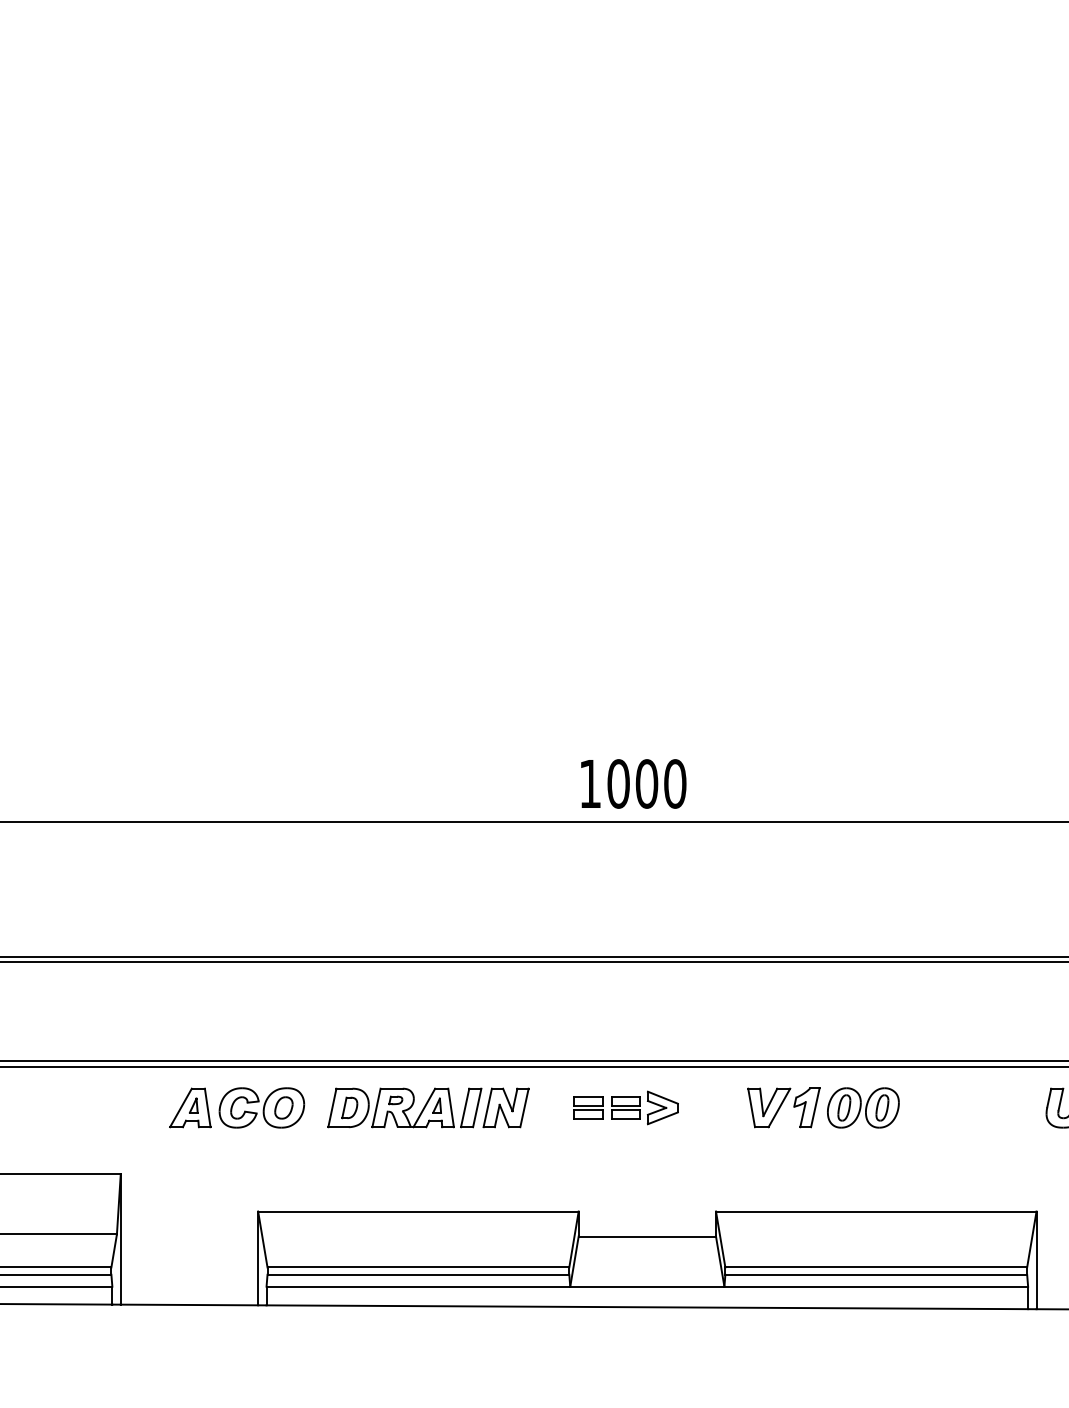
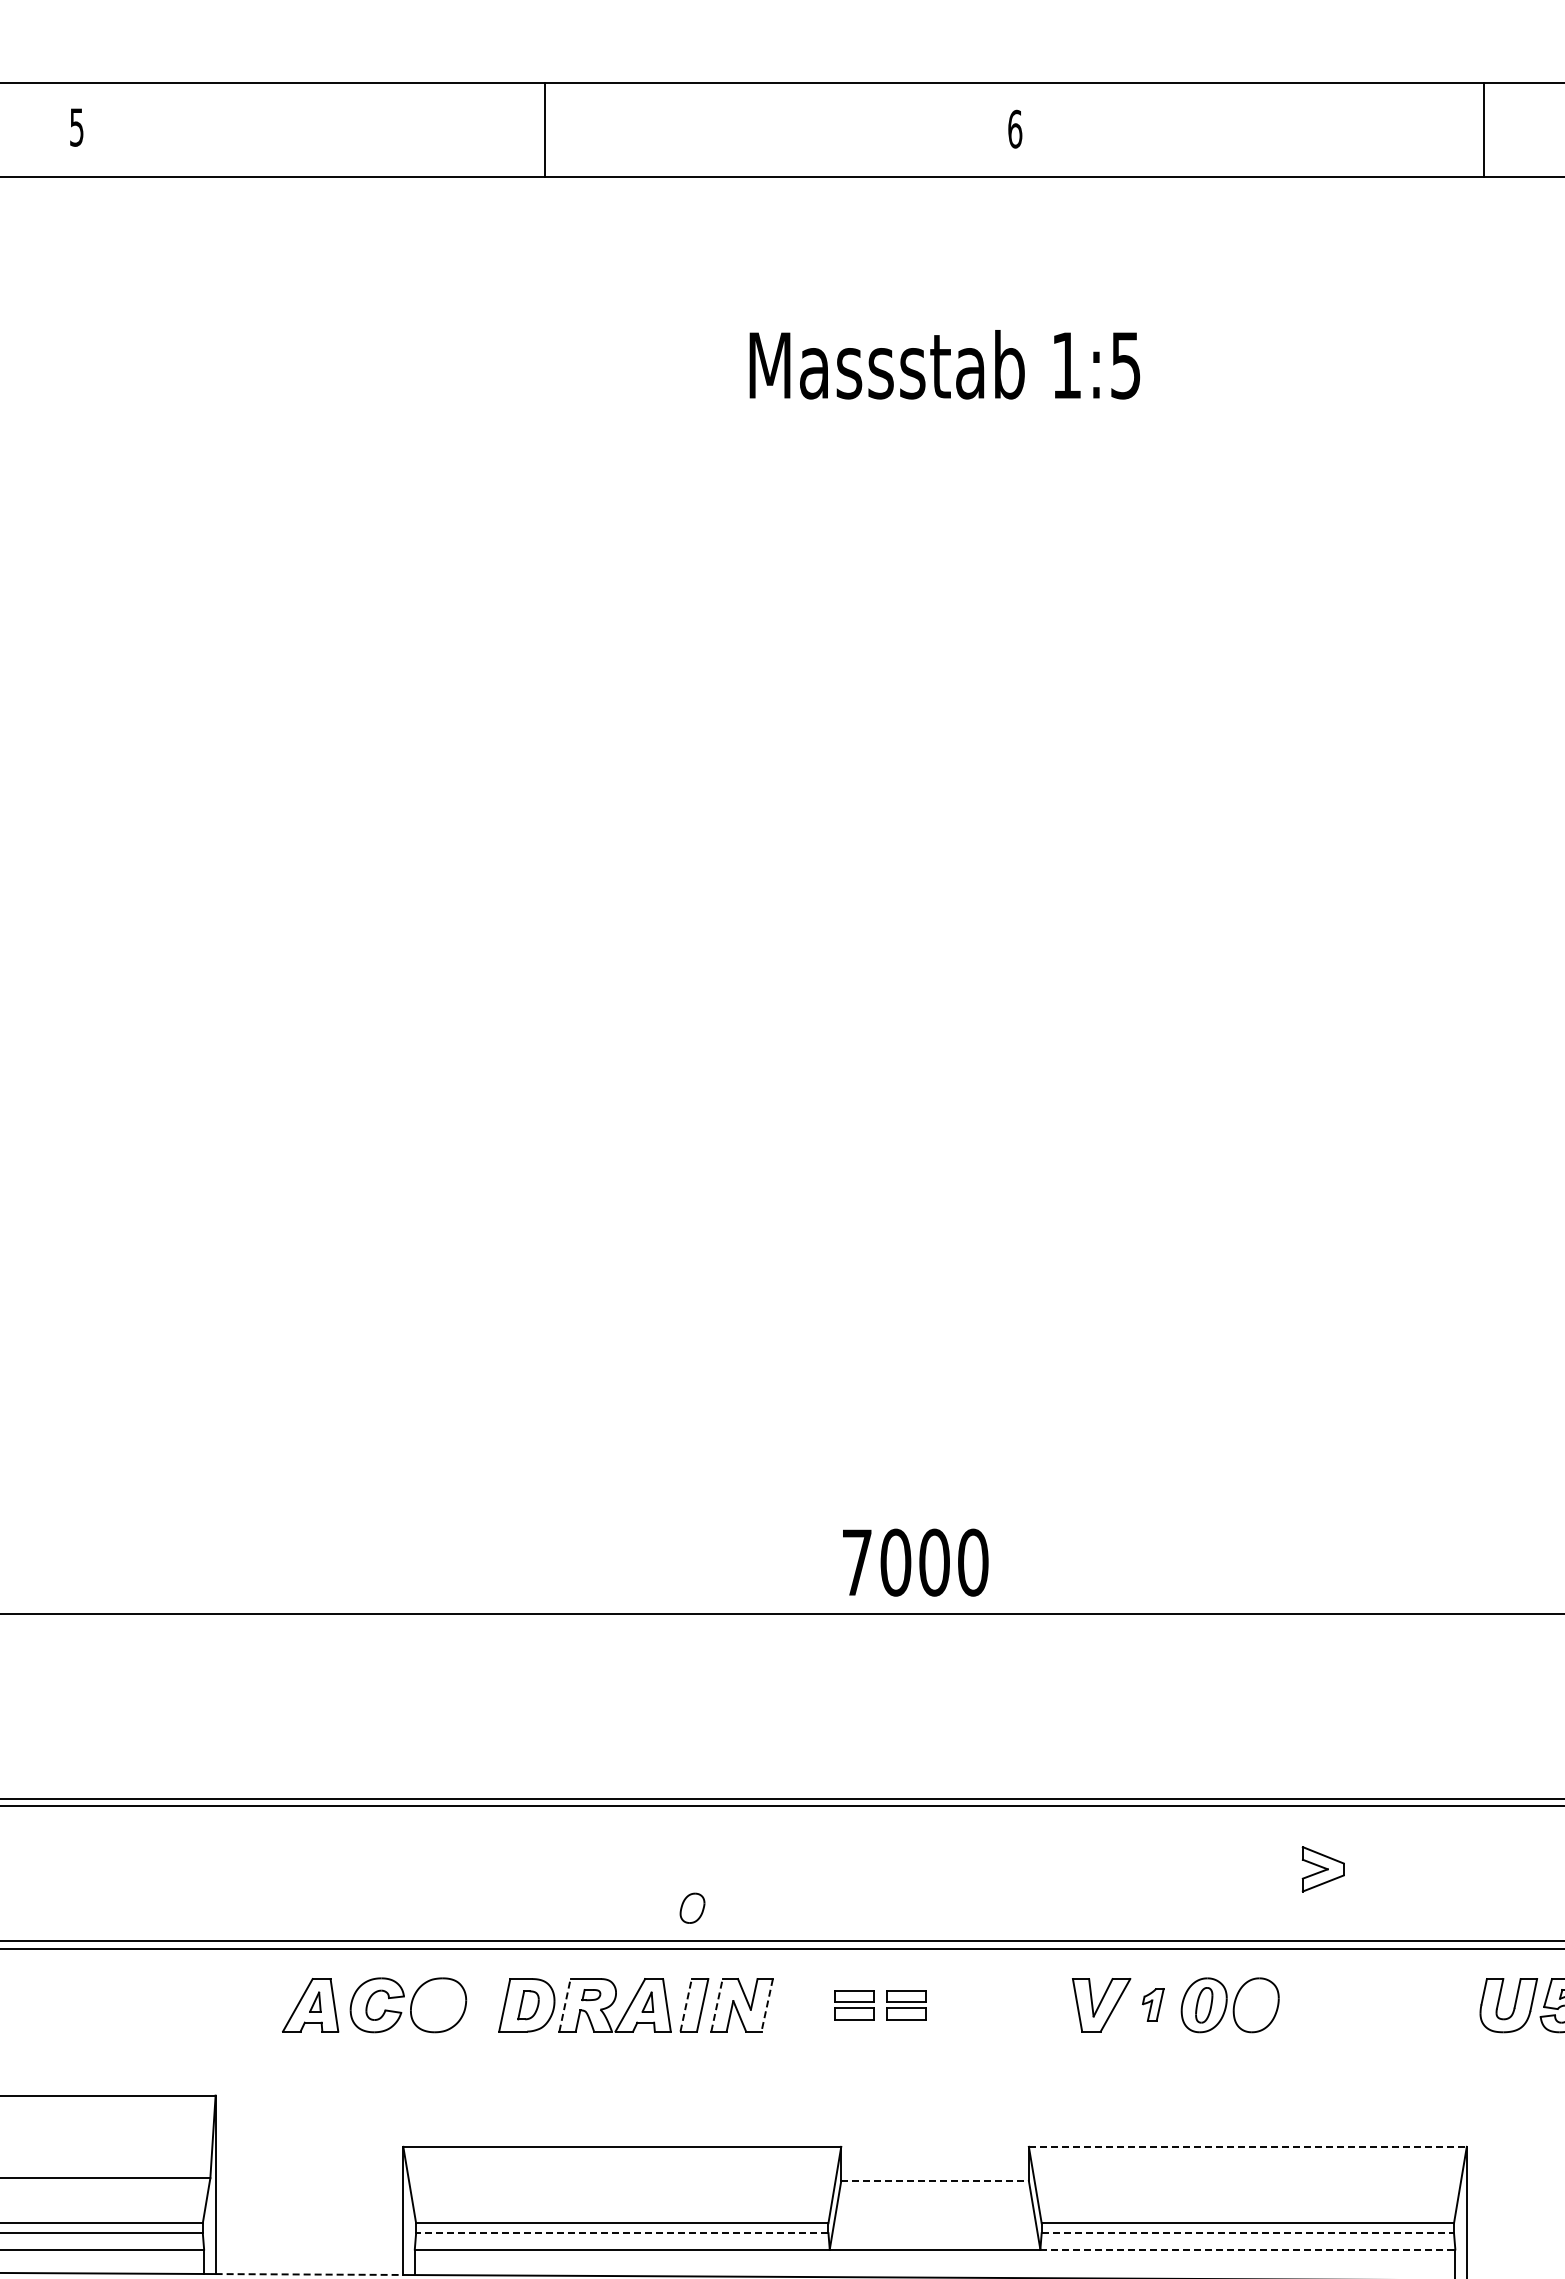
text: (590, 783) -> (857, 1562), 1000 -> 7000
part: (283, 1107) -> (692, 1907), moved
part: (807, 1107) -> (1153, 2004), size x0.6
line: (376, 1108) -> (565, 2005), solid -> dashed
line: (465, 1108) -> (686, 2005), solid -> dashed
line: (488, 1108) -> (717, 2005), solid -> dashed
line: (524, 1108) -> (767, 2005), solid -> dashed
part: (662, 1108) -> (1322, 1869), moved
part: (882, 1108) -> (1256, 2005), removed
line: (876, 1211) -> (1247, 2146), solid -> dashed
line: (647, 1236) -> (935, 2180), solid -> dashed
line: (417, 1274) -> (621, 2233), solid -> dashed
line: (876, 1274) -> (1248, 2233), solid -> dashed
line: (876, 1286) -> (1248, 2249), solid -> dashed
line: (189, 1304) -> (309, 2274), solid -> dashed

